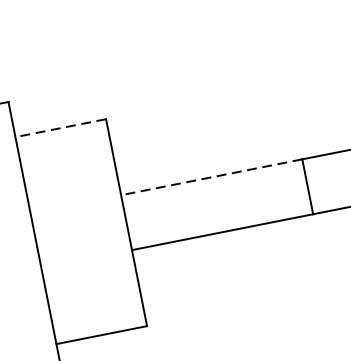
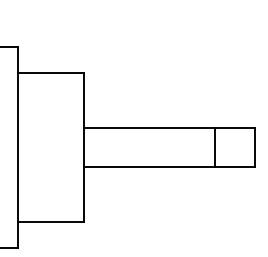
line: (61, 128) -> (51, 72), dashed -> solid
line: (211, 177) -> (149, 127), dashed -> solid

